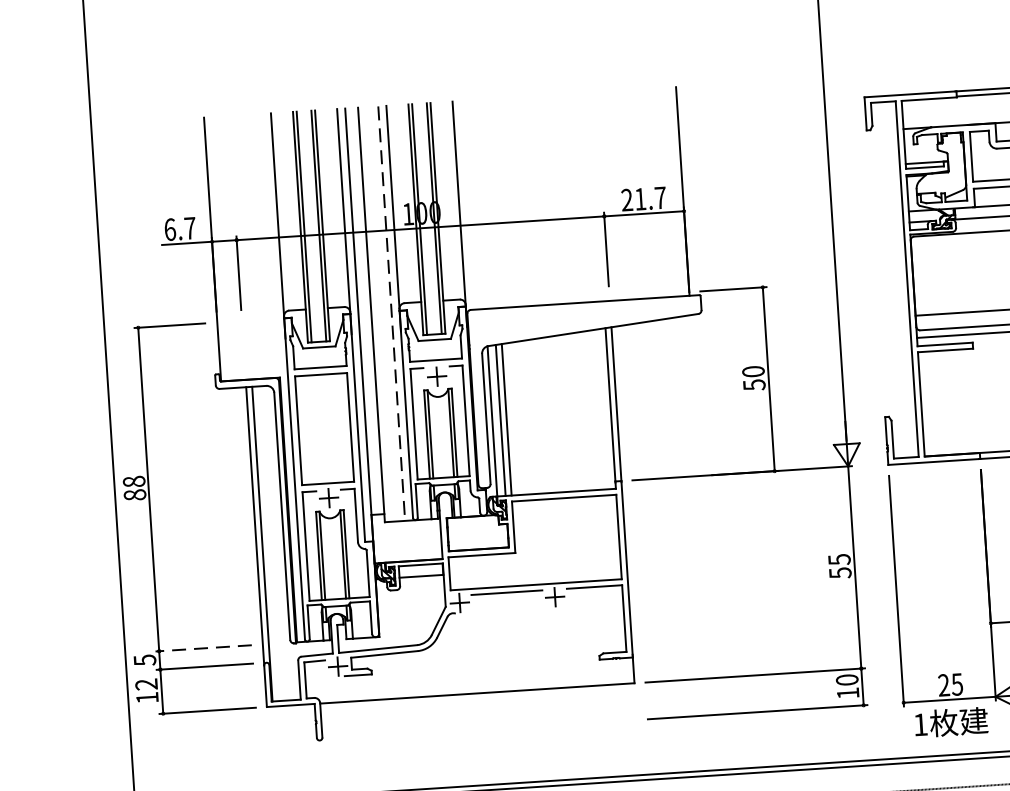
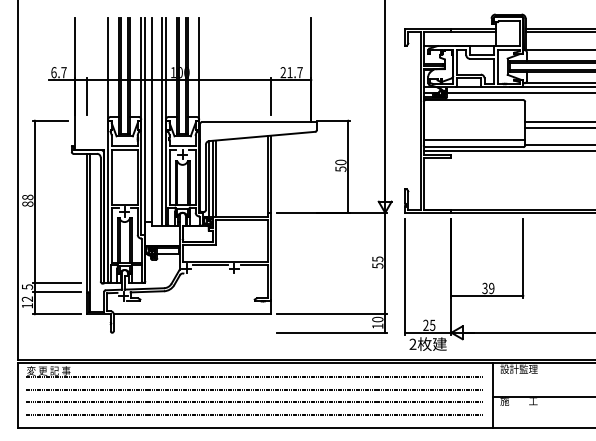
line: (390, 315) -> (161, 122), dashed -> solid
line: (202, 647) -> (56, 282), dashed -> solid
text: (919, 723) -> (412, 343), 1 -> 2

